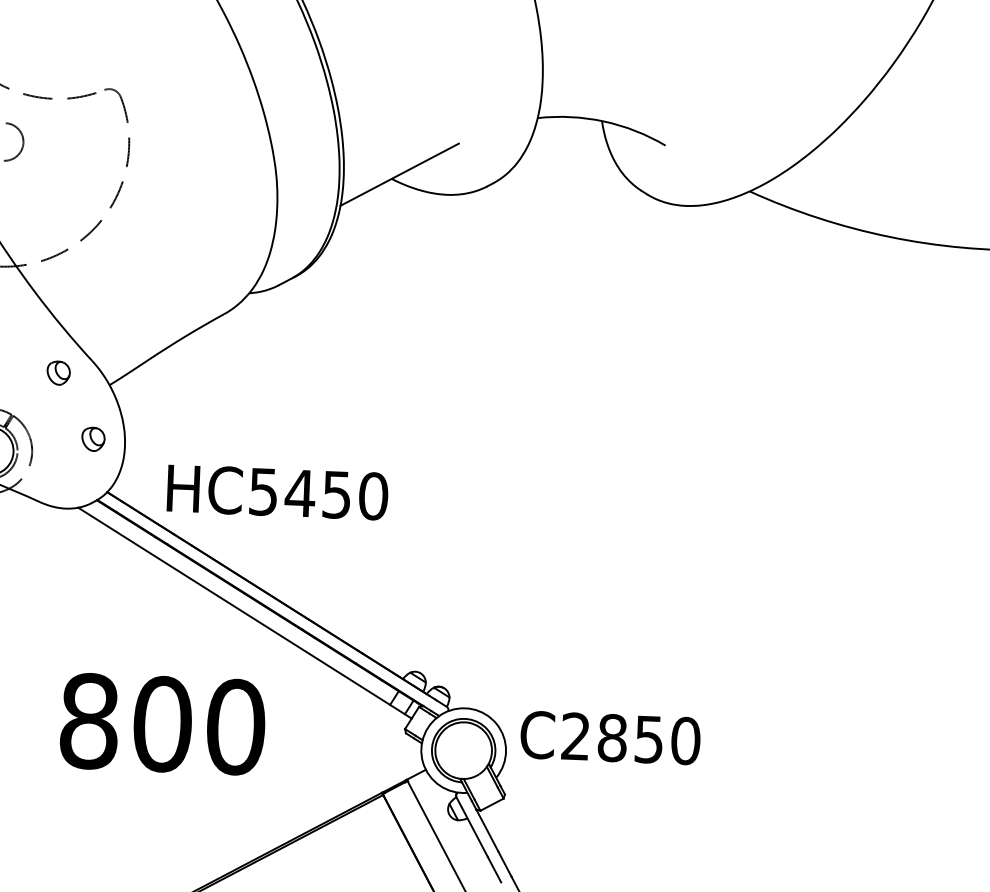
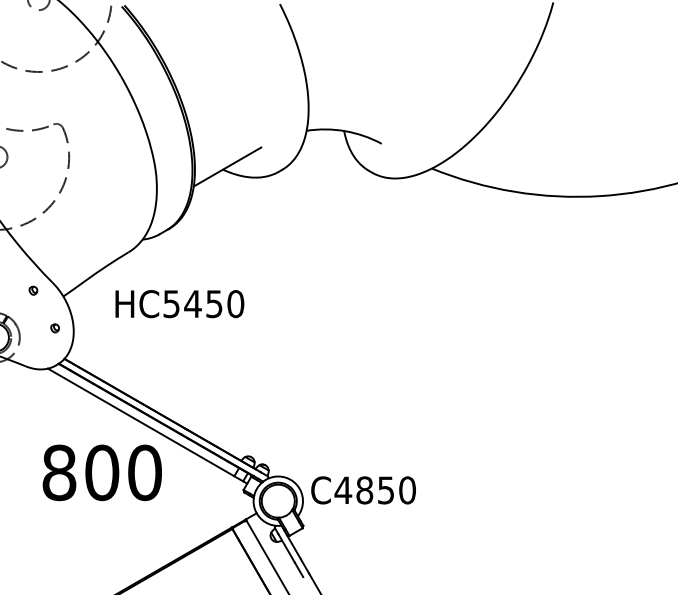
part: (58, 372) -> (33, 290), size x0.6
part: (92, 439) -> (54, 328), size x0.6
text: (277, 493) -> (179, 304), moved
text: (161, 723) -> (101, 472), moved
text: (576, 735) -> (343, 489), C2850 -> C4850

